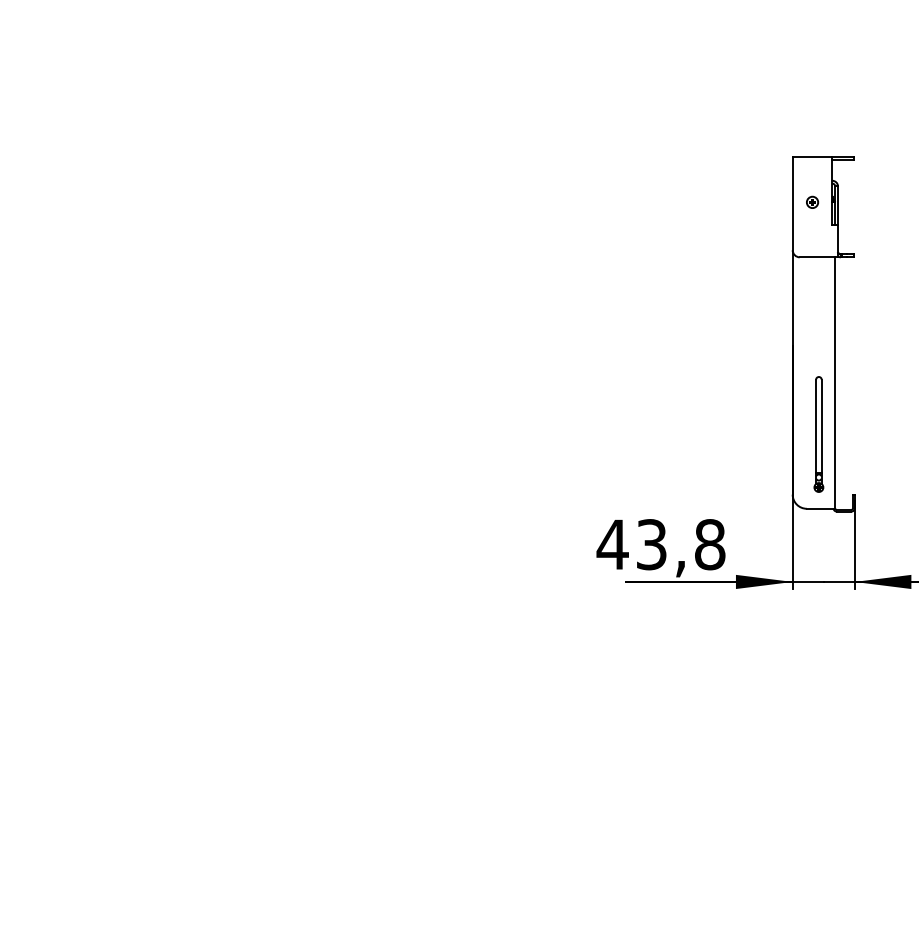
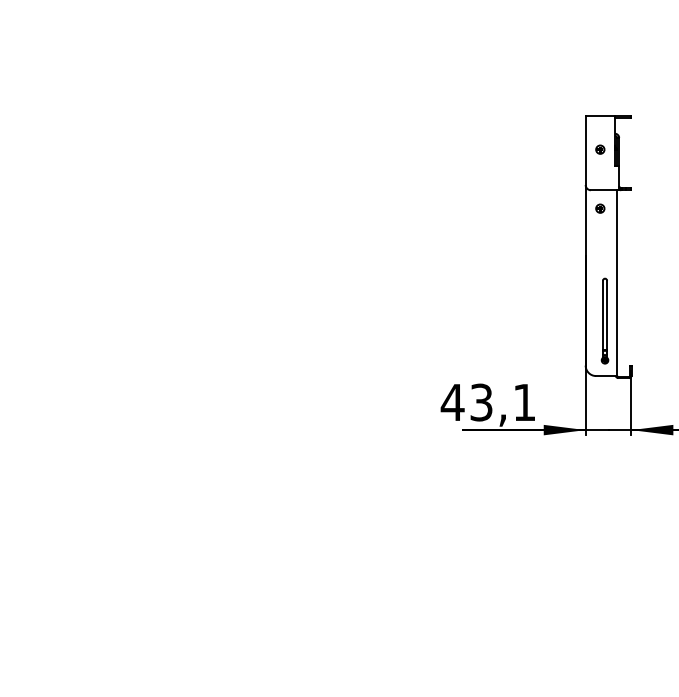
part: (812, 282) -> (600, 208), added
text: (709, 544) -> (524, 402), 43,8 -> 43,1

